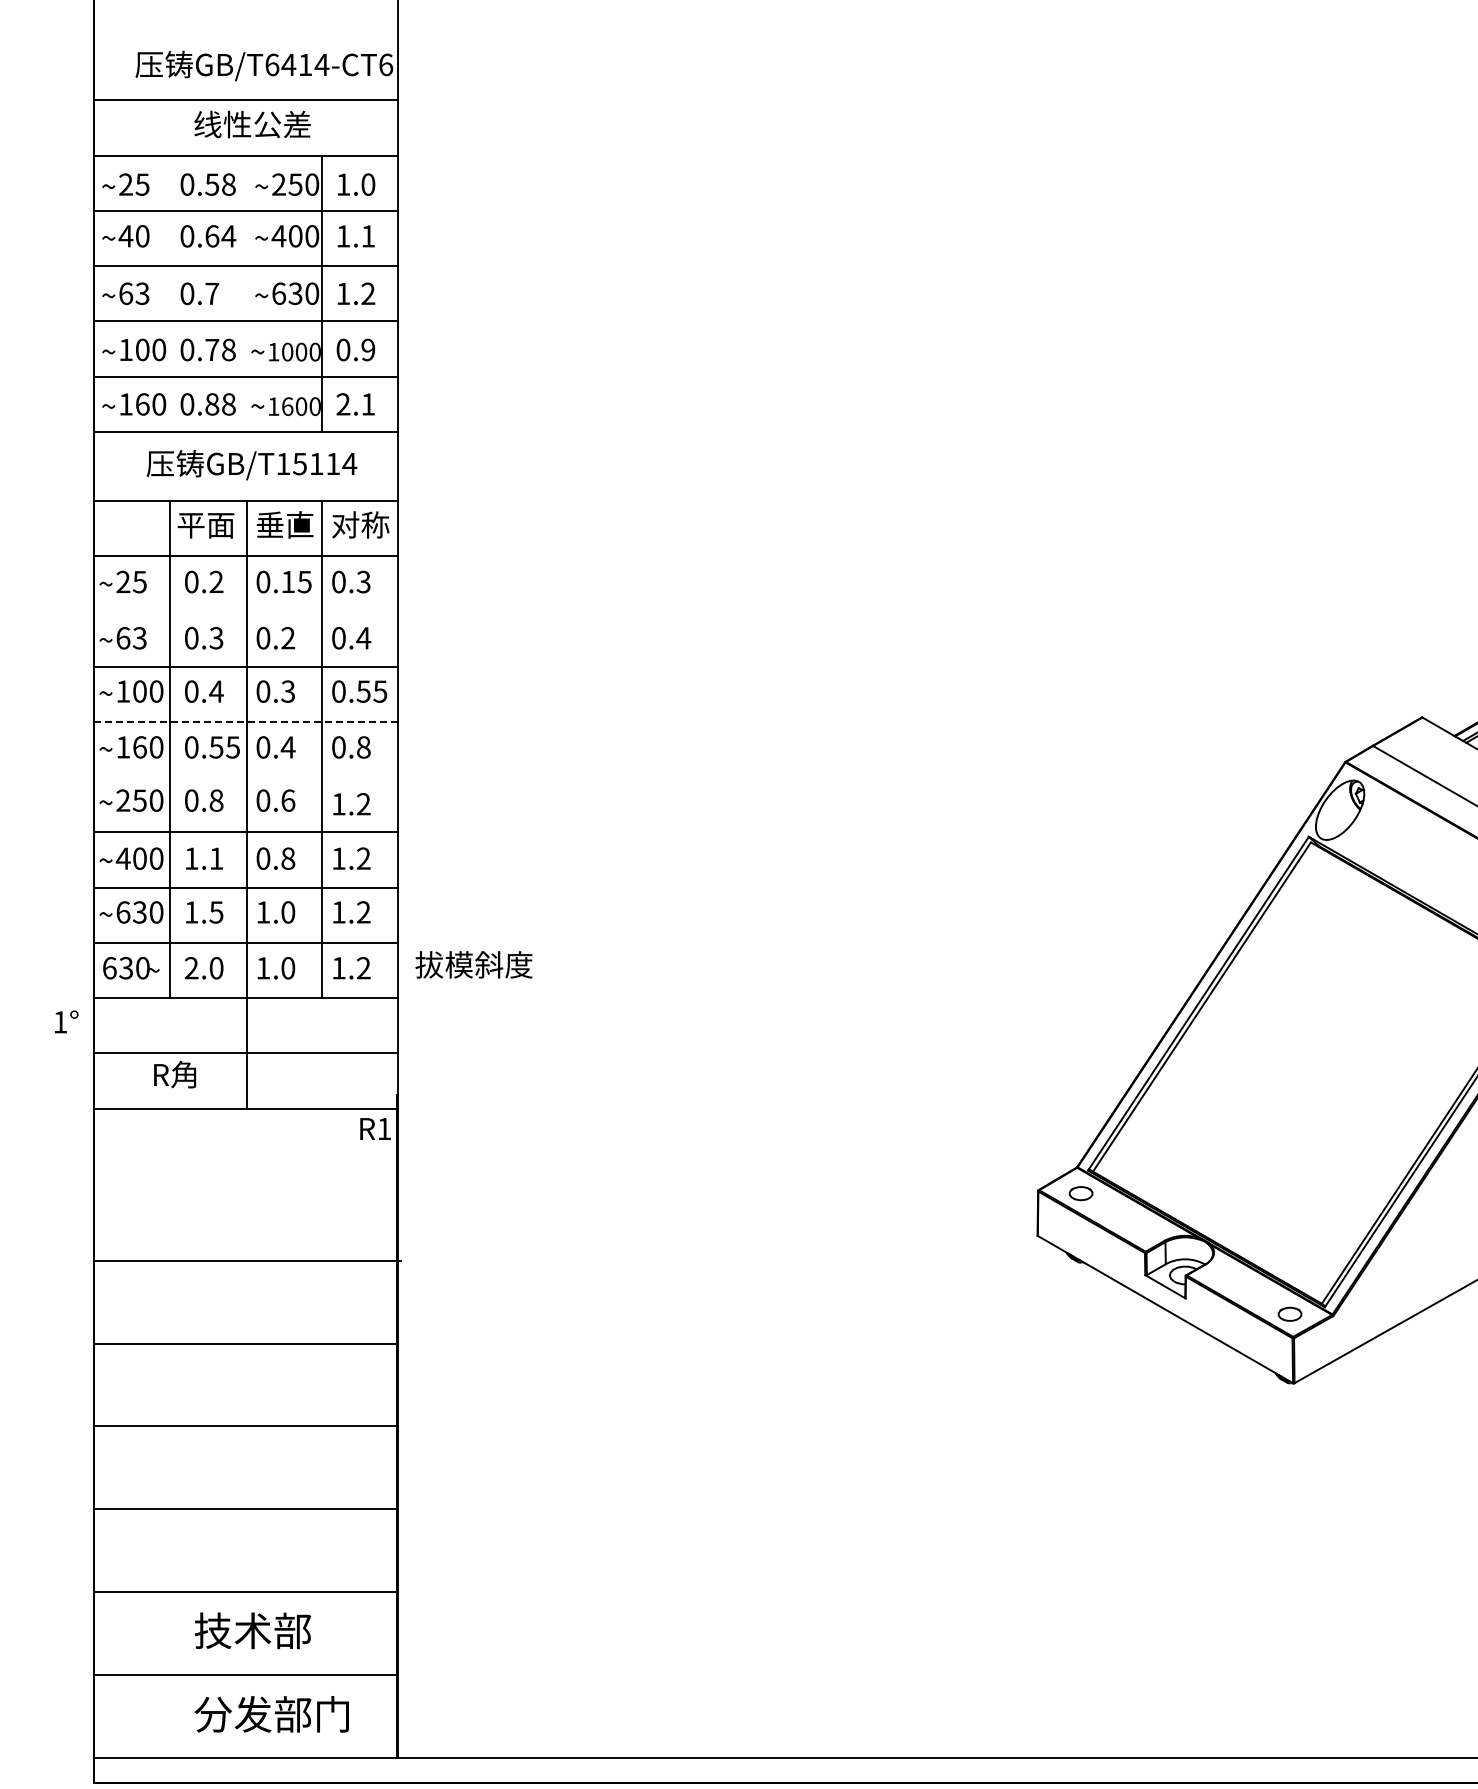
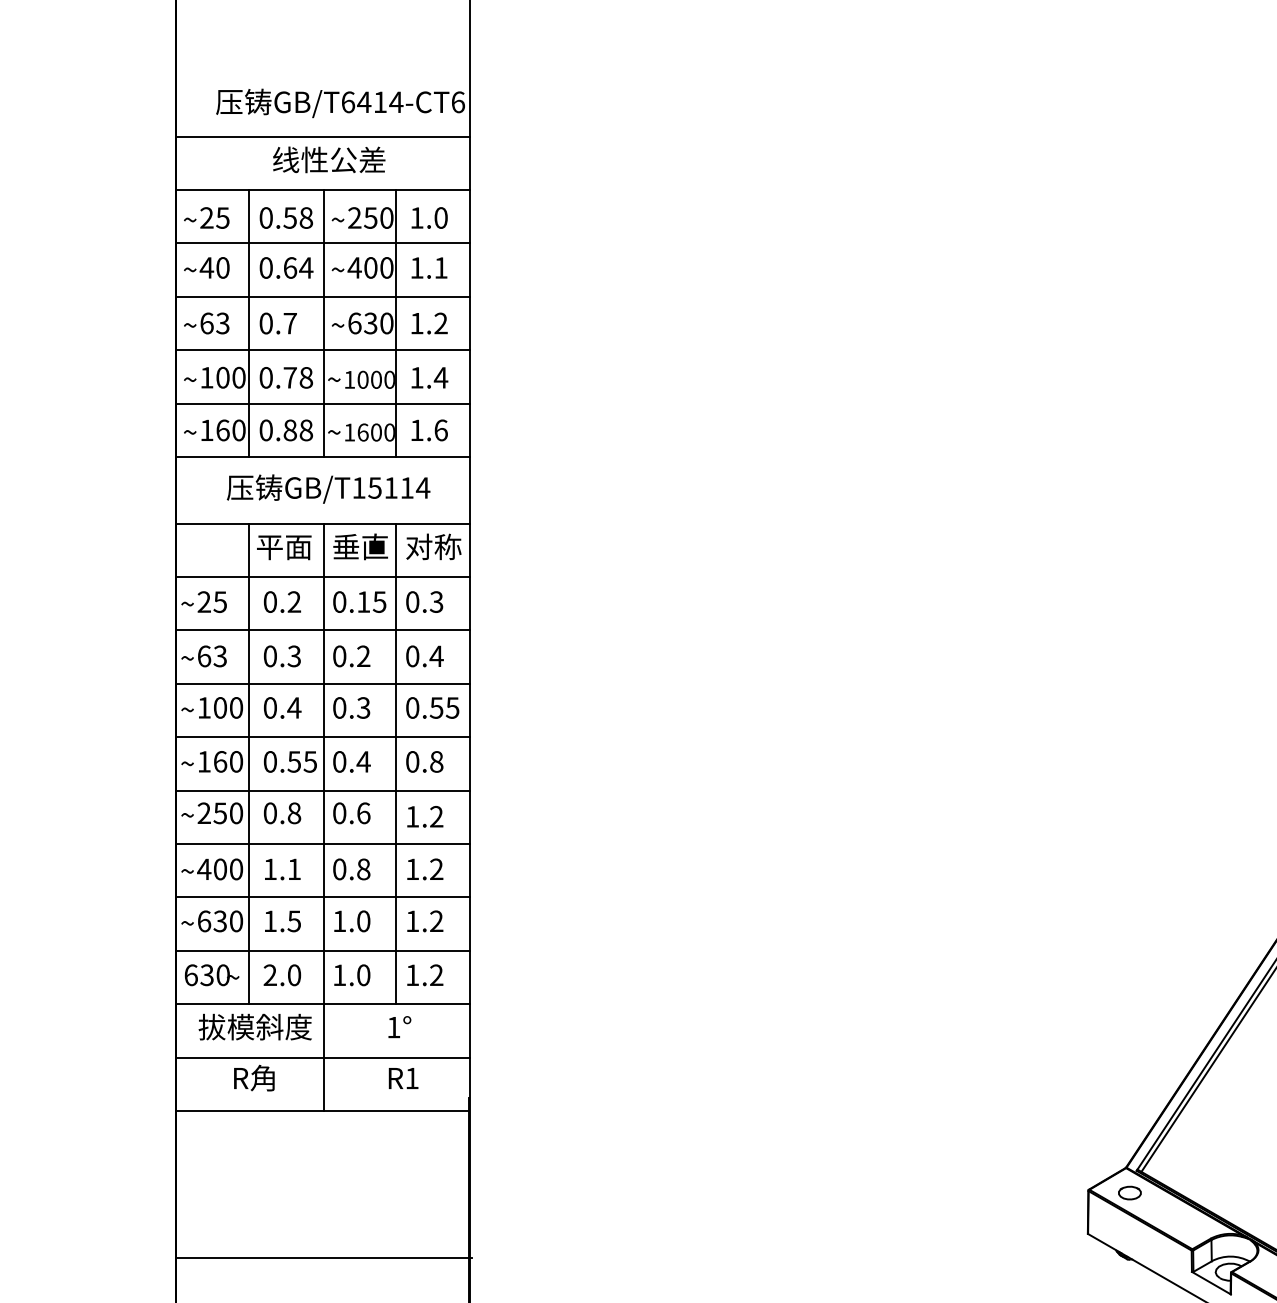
line: (169, 293) -> (248, 323), added
line: (247, 293) -> (324, 323), added
text: (355, 349) -> (428, 377), 0.9 -> 1.4
text: (355, 404) -> (428, 430), 2.1 -> 1.6
line: (245, 611) -> (322, 630), added
line: (245, 721) -> (322, 736), dashed -> solid
line: (245, 777) -> (322, 790), added
text: (473, 964) -> (254, 1026), moved
text: (66, 1021) -> (399, 1026), moved
text: (375, 1128) -> (403, 1077), moved

